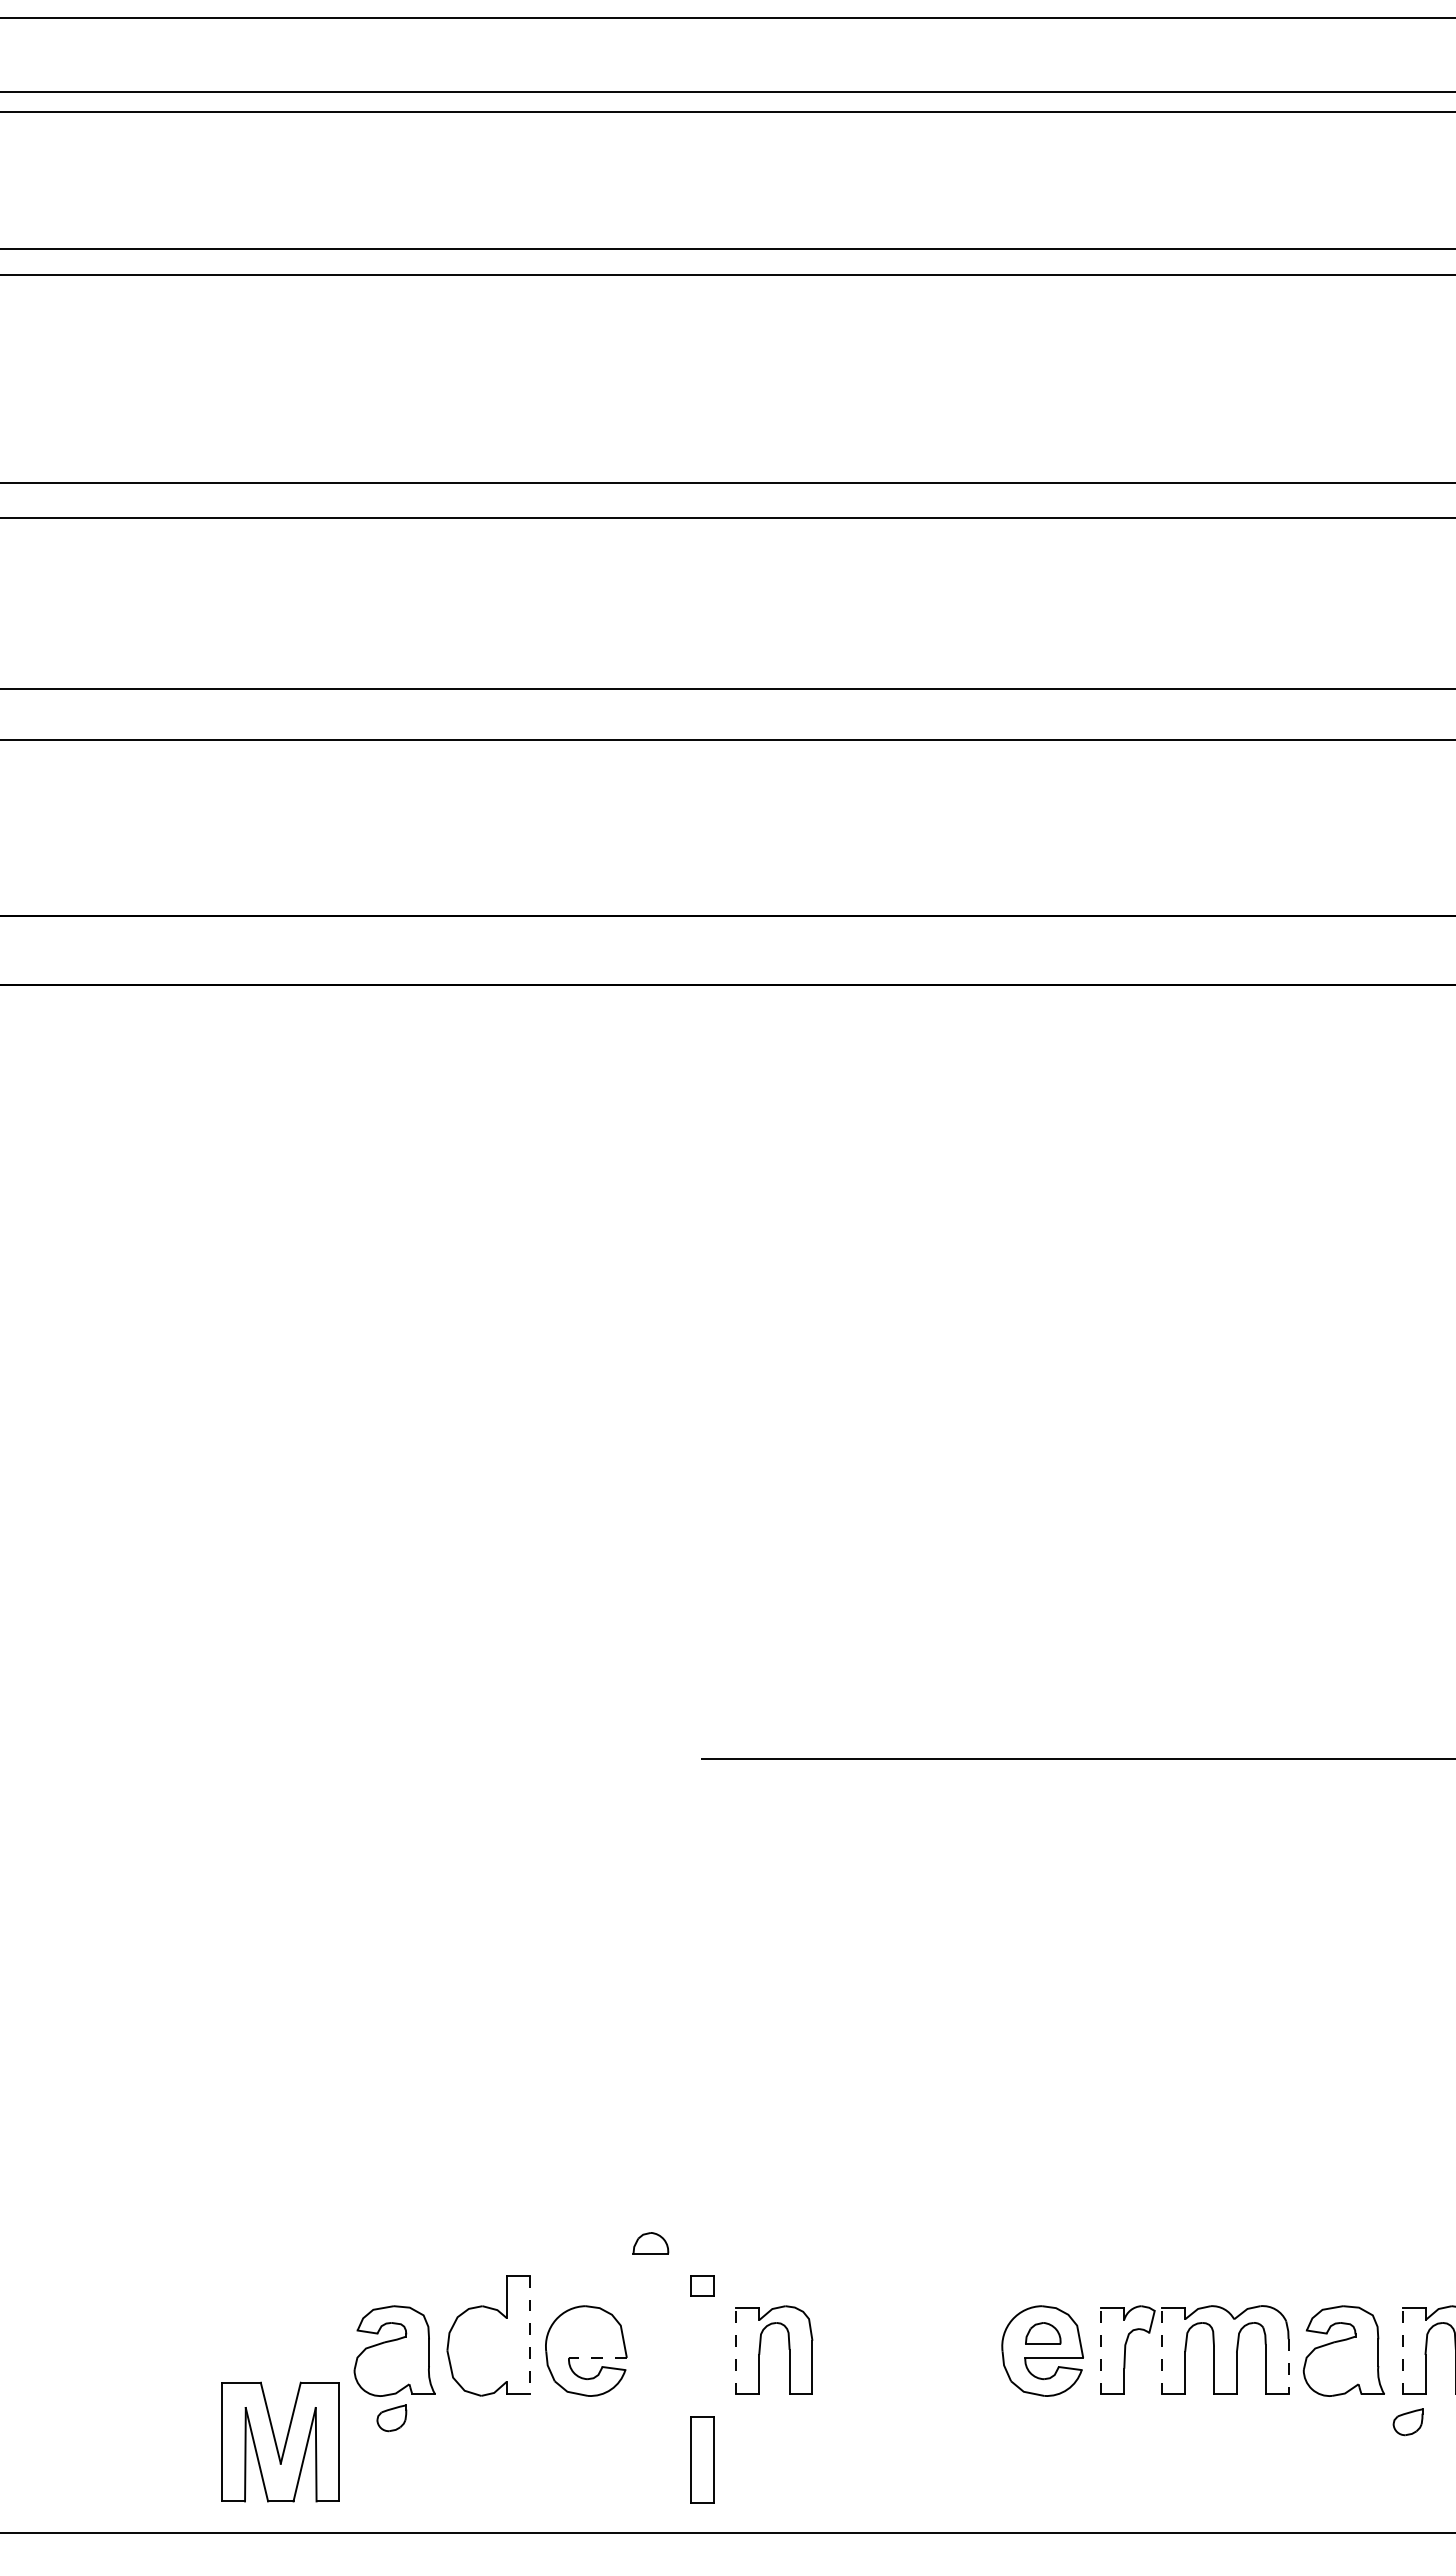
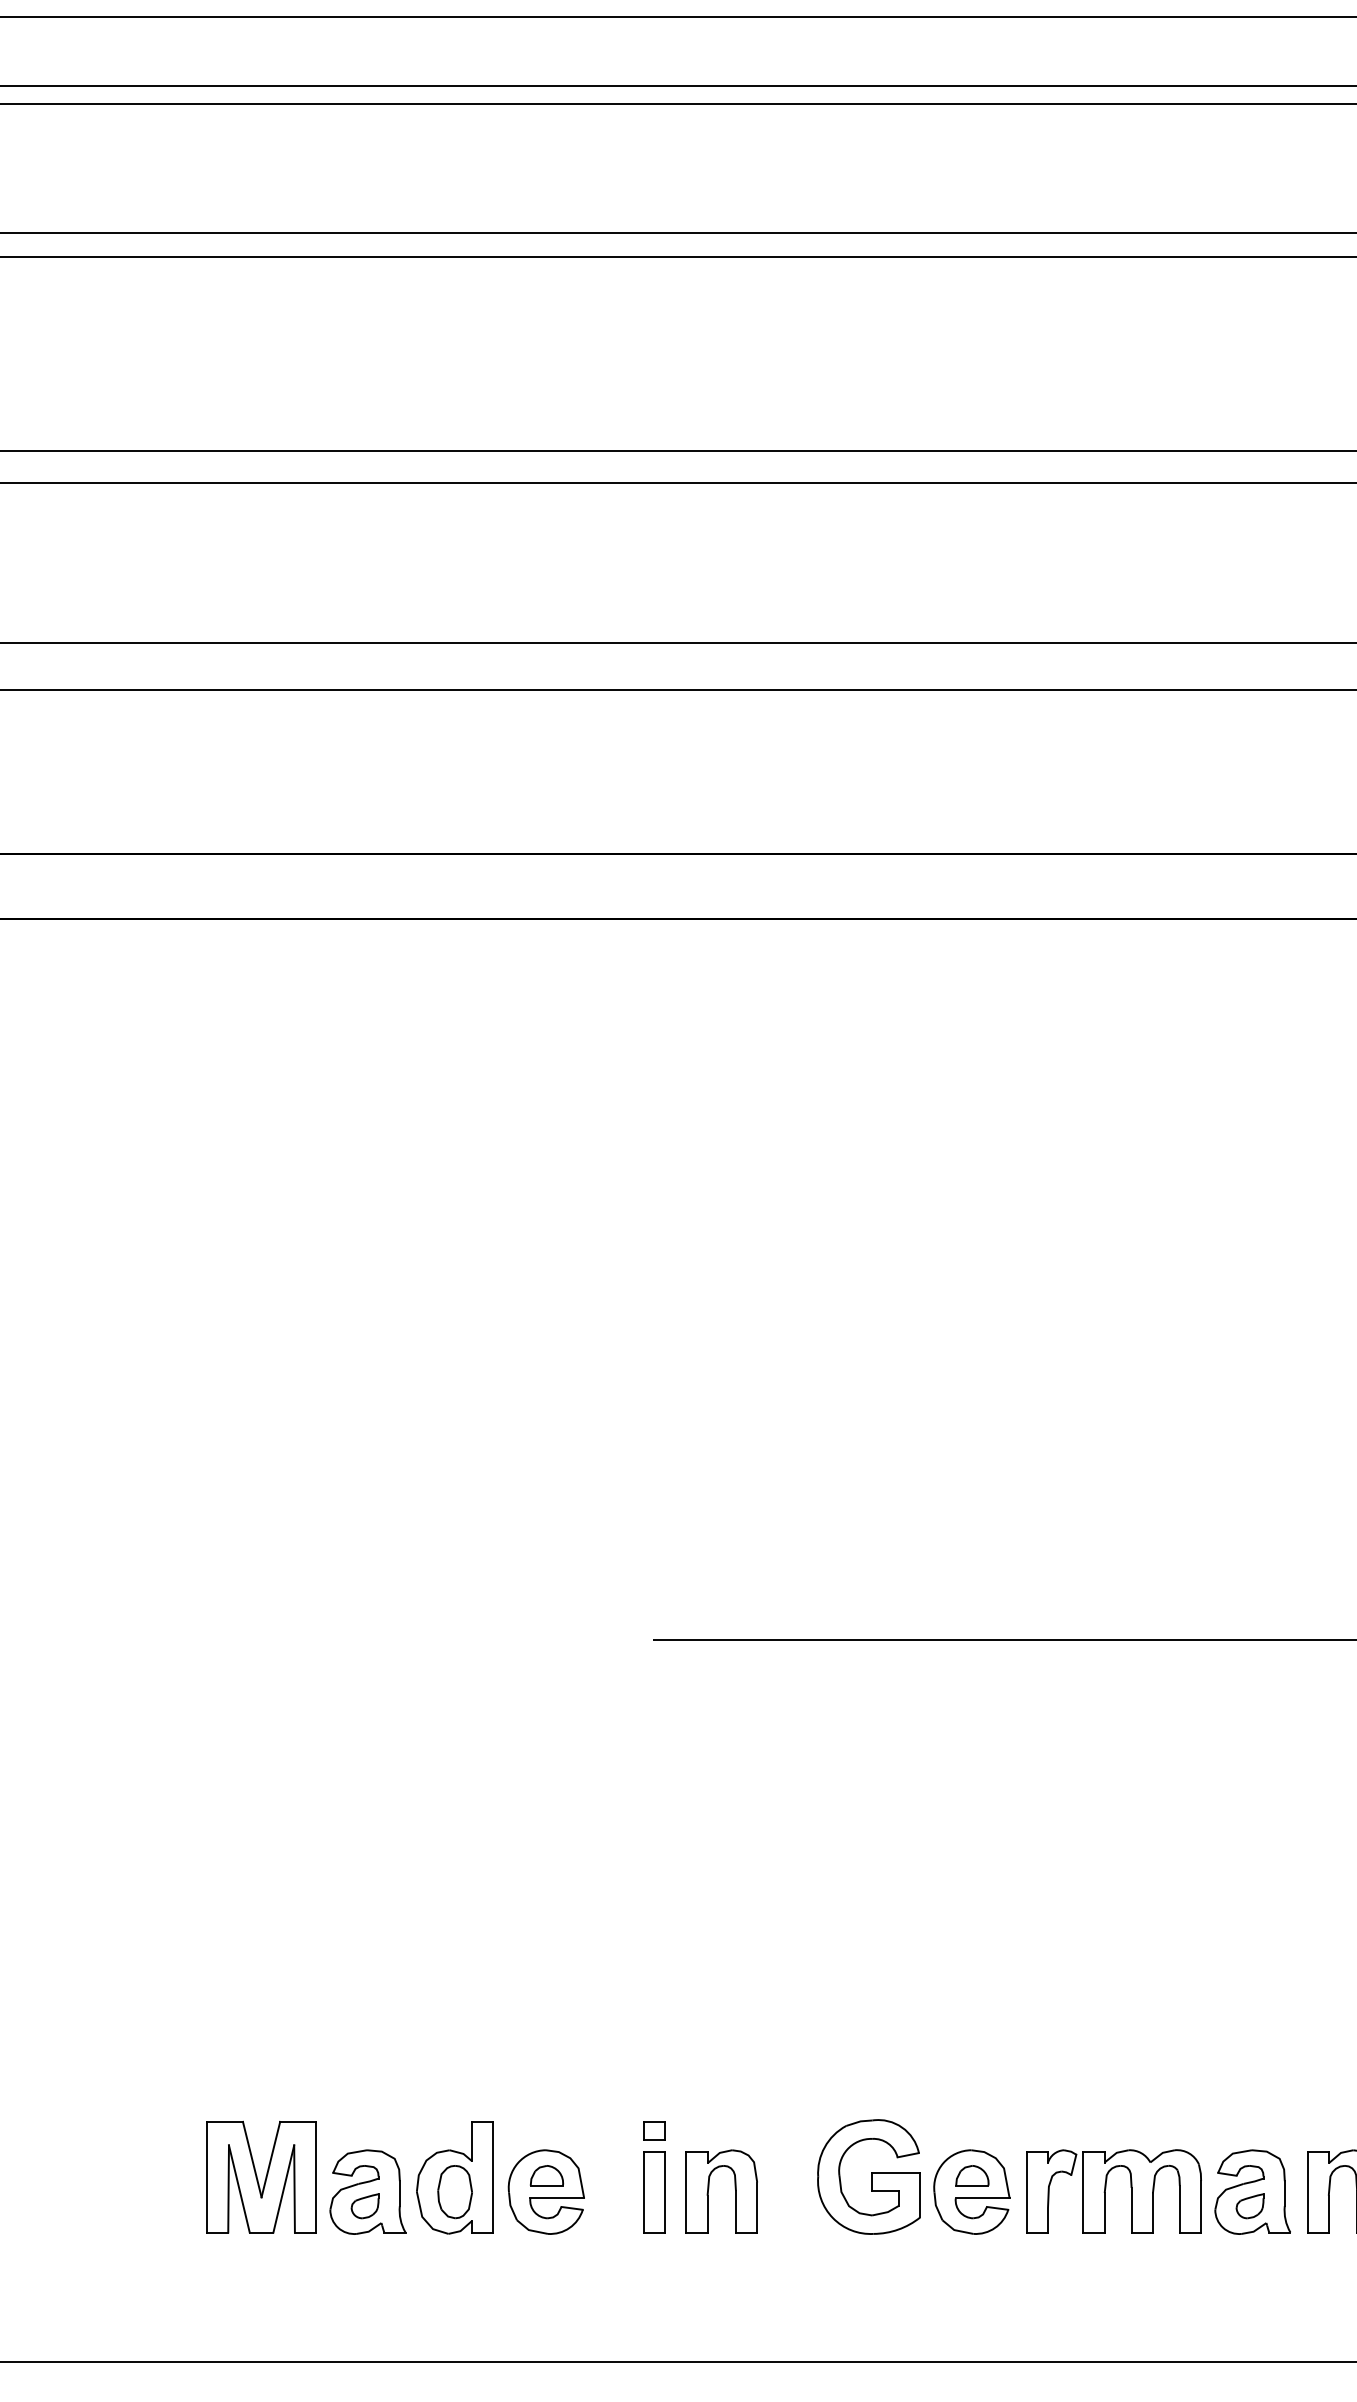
part: (650, 2243) -> (546, 2175), moved
part: (931, 2334) -> (868, 2176), added
line: (529, 2335) -> (493, 2177), dashed -> solid
part: (488, 2350) -> (455, 2191), added
line: (736, 2350) -> (686, 2191), dashed -> solid
line: (1101, 2350) -> (1026, 2191), dashed -> solid
line: (1162, 2350) -> (1083, 2191), dashed -> solid
line: (1402, 2350) -> (1307, 2191), dashed -> solid
line: (597, 2357) -> (556, 2198), dashed -> solid
line: (1288, 2366) -> (1201, 2206), dashed -> solid
part: (391, 2418) -> (364, 2206), moved
part: (1407, 2422) -> (1249, 2206), moved
part: (280, 2441) -> (261, 2176), moved
part: (702, 2459) -> (654, 2191), moved

